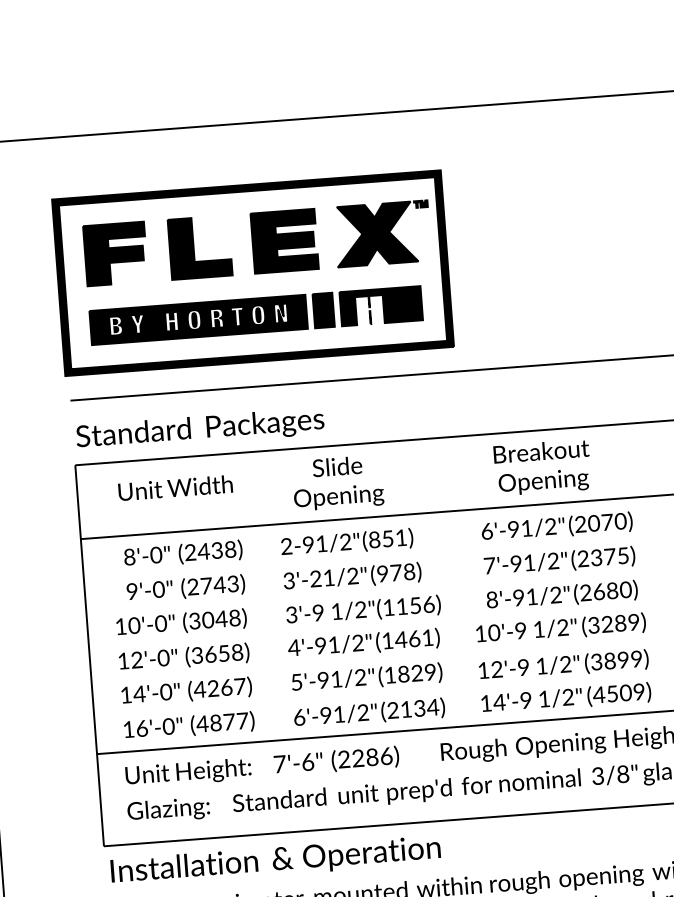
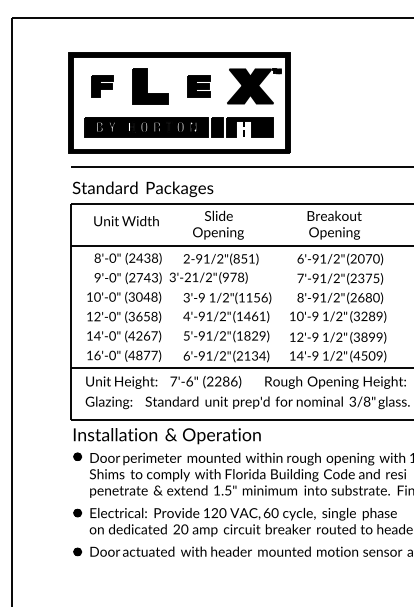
part: (284, 241) -> (198, 86), size x0.6
part: (115, 254) -> (102, 86), size x0.6
text: (352, 576) -> (208, 277), moved

